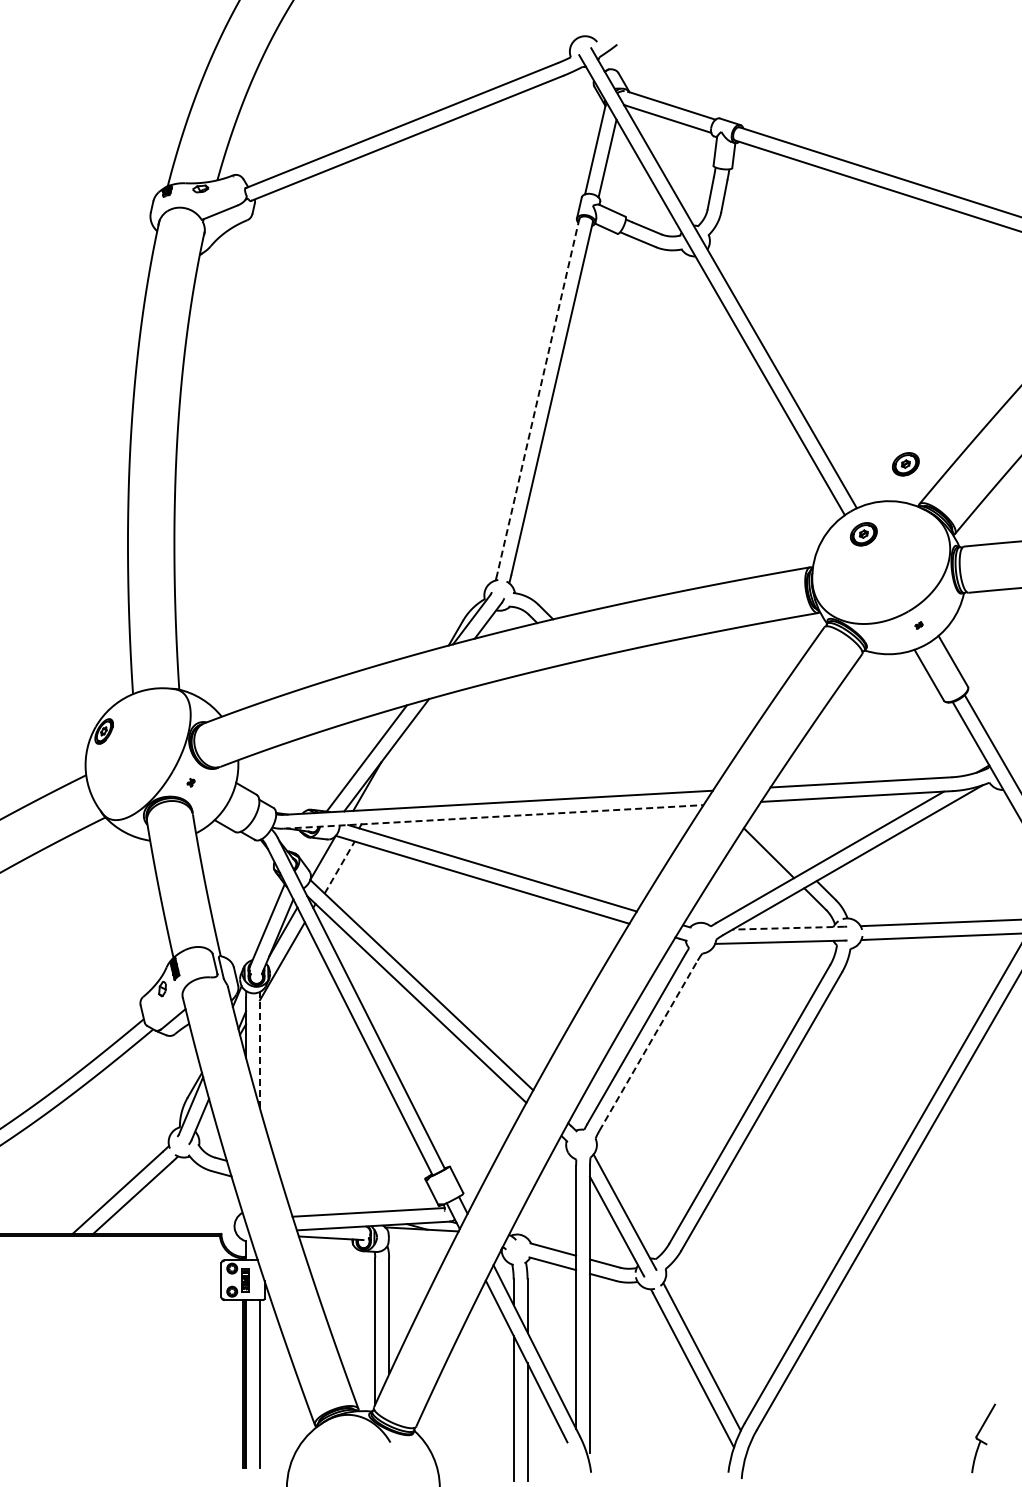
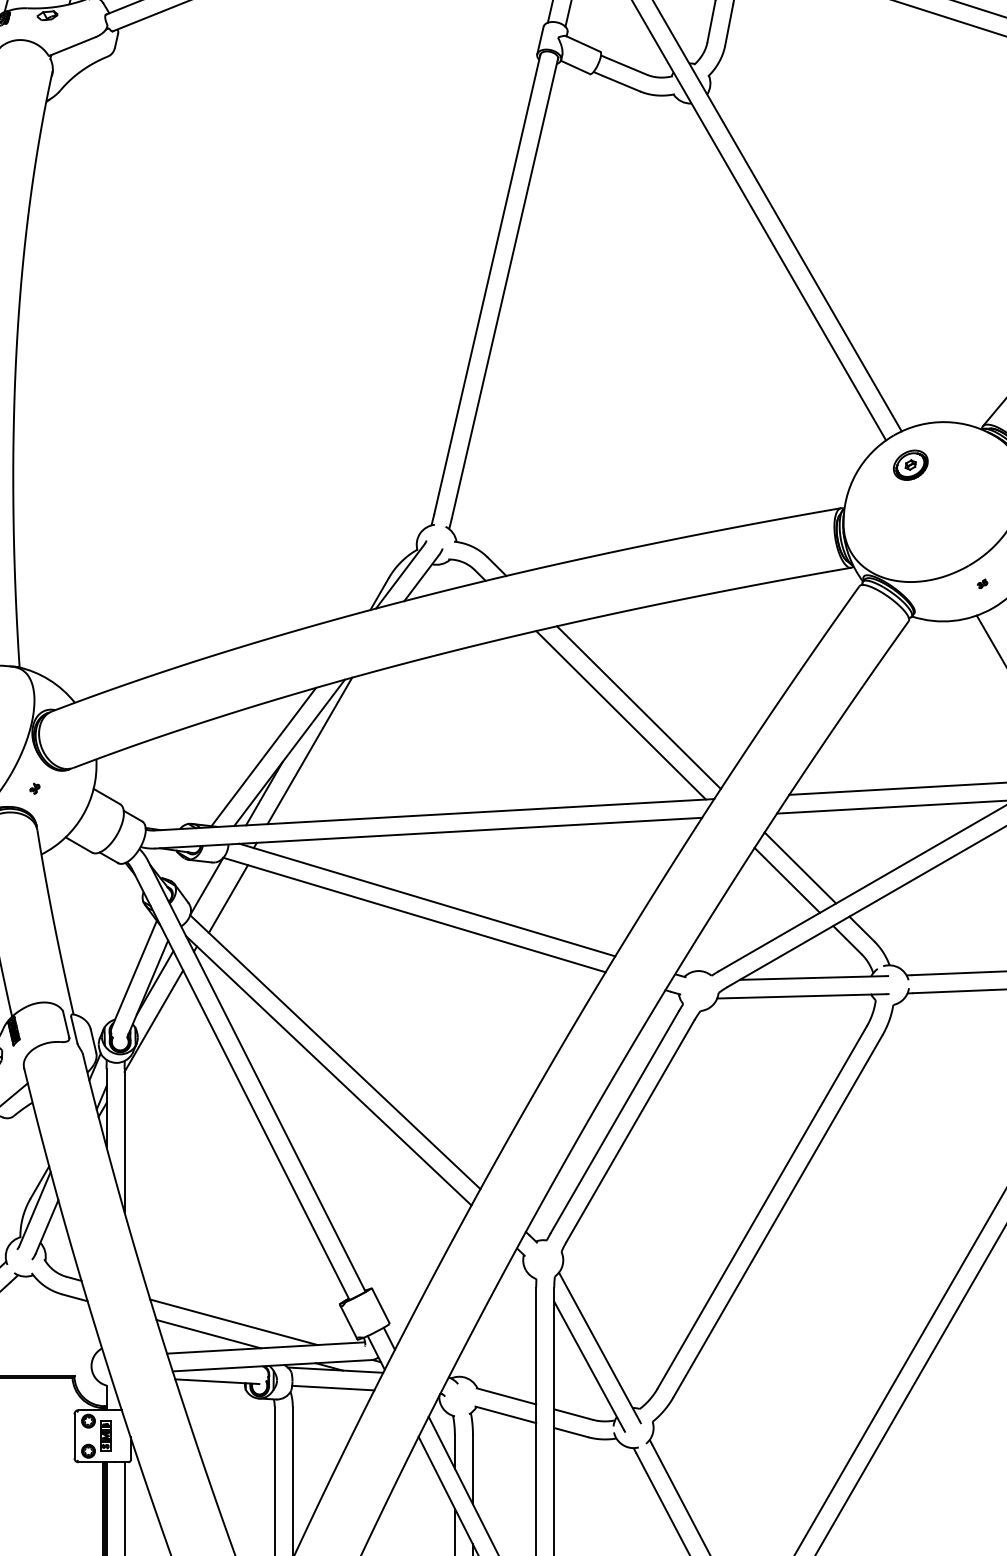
line: (538, 395) -> (487, 284), dashed -> solid
part: (905, 464) -> (964, 374), removed
line: (654, 720) -> (638, 707), added
line: (641, 726) -> (621, 715), added
line: (401, 753) -> (308, 750), added
line: (494, 816) -> (429, 832), dashed -> solid
line: (778, 843) -> (799, 867), added
line: (339, 867) -> (228, 899), dashed -> solid
line: (788, 928) -> (812, 978), dashed -> solid
line: (648, 1045) -> (630, 1130), dashed -> solid
line: (259, 1052) -> (124, 1139), dashed -> solid
line: (343, 1192) -> (233, 1322), added
line: (324, 1201) -> (208, 1333), added
line: (419, 1242) -> (332, 1387), added

